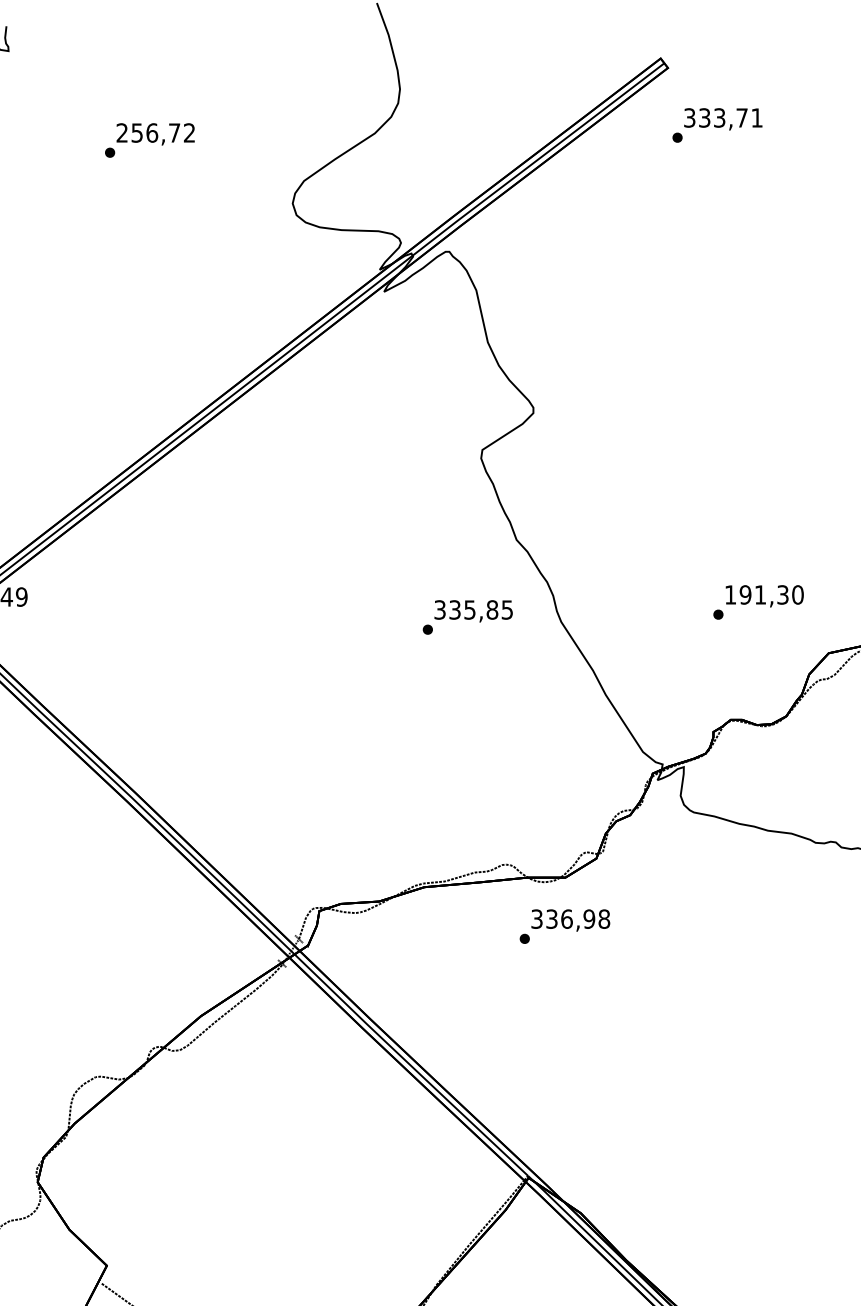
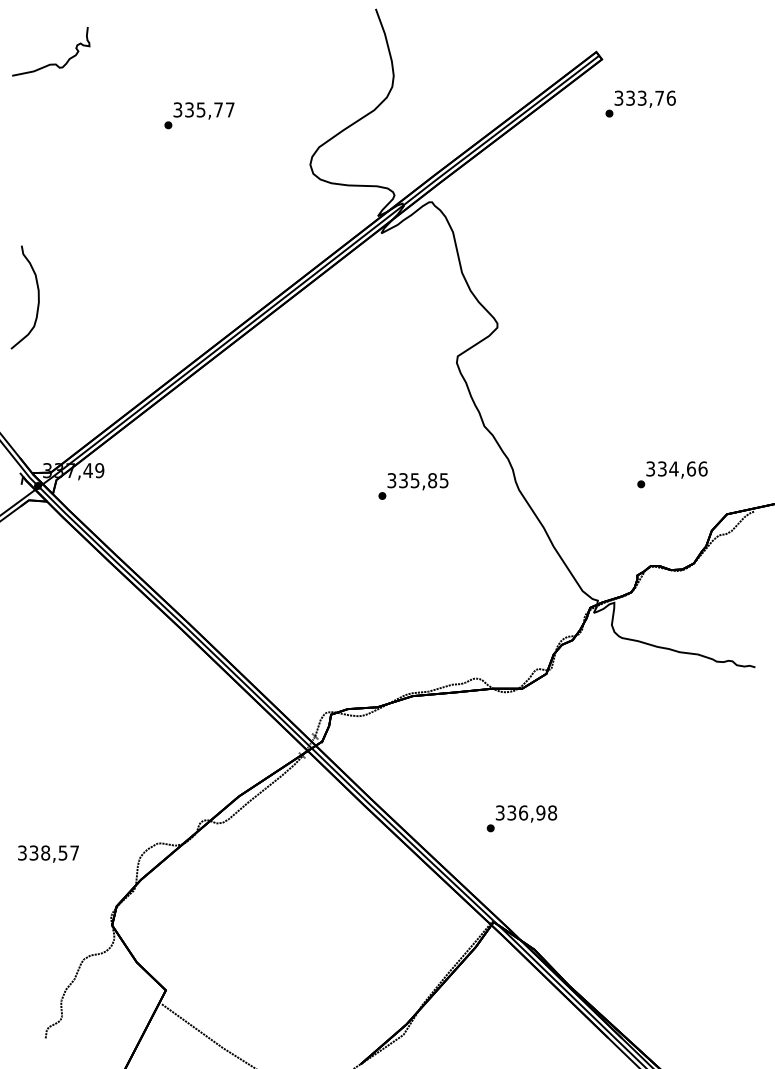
text: (756, 116) -> (670, 97), 333,71 -> 333,76
text: (155, 132) -> (203, 109), 256,72 -> 335,77
text: (763, 594) -> (676, 468), 191,30 -> 334,66
text: (467, 617) -> (413, 486), moved
text: (564, 926) -> (521, 818), moved

